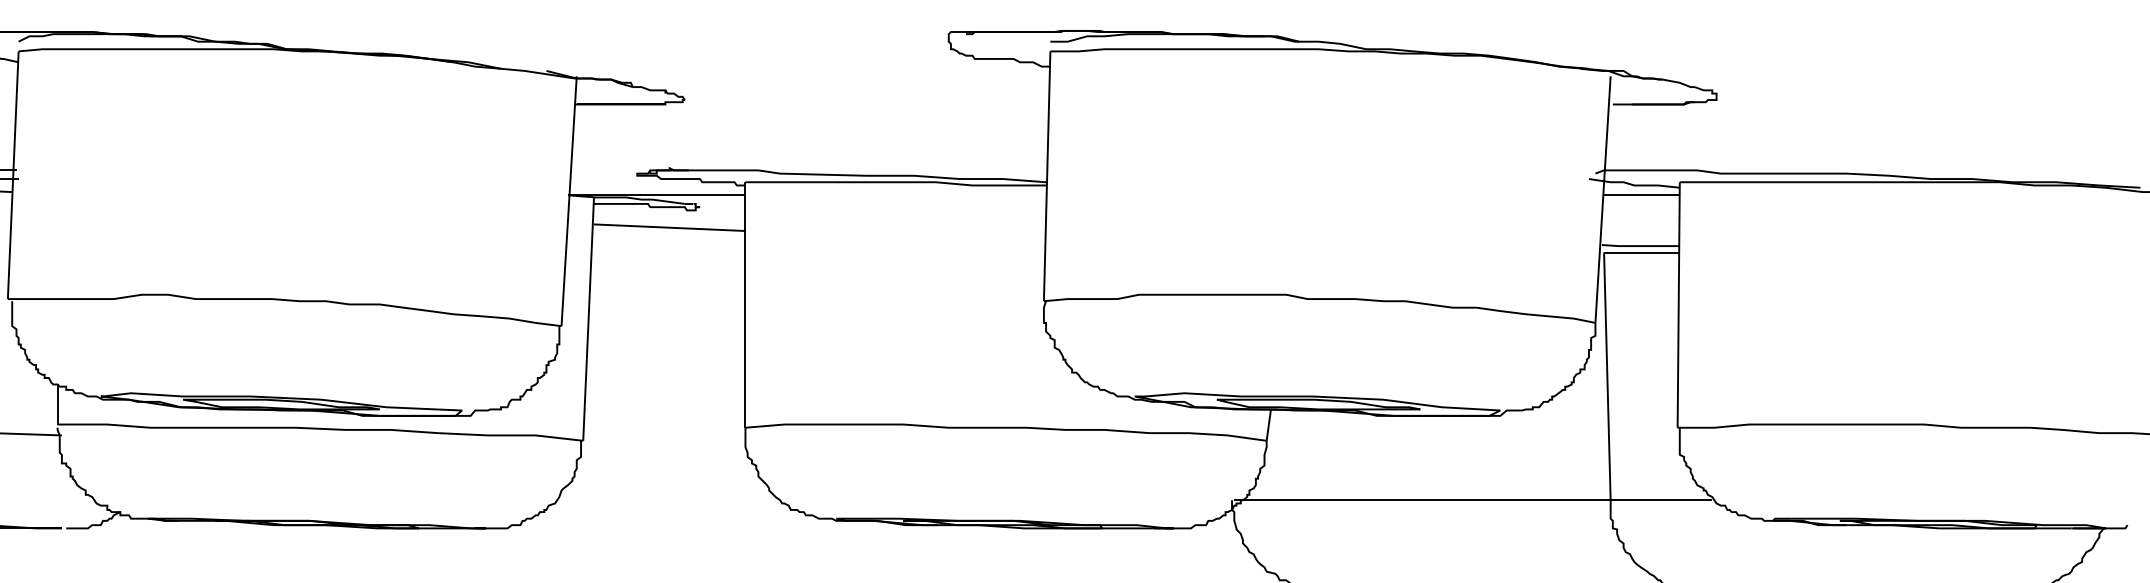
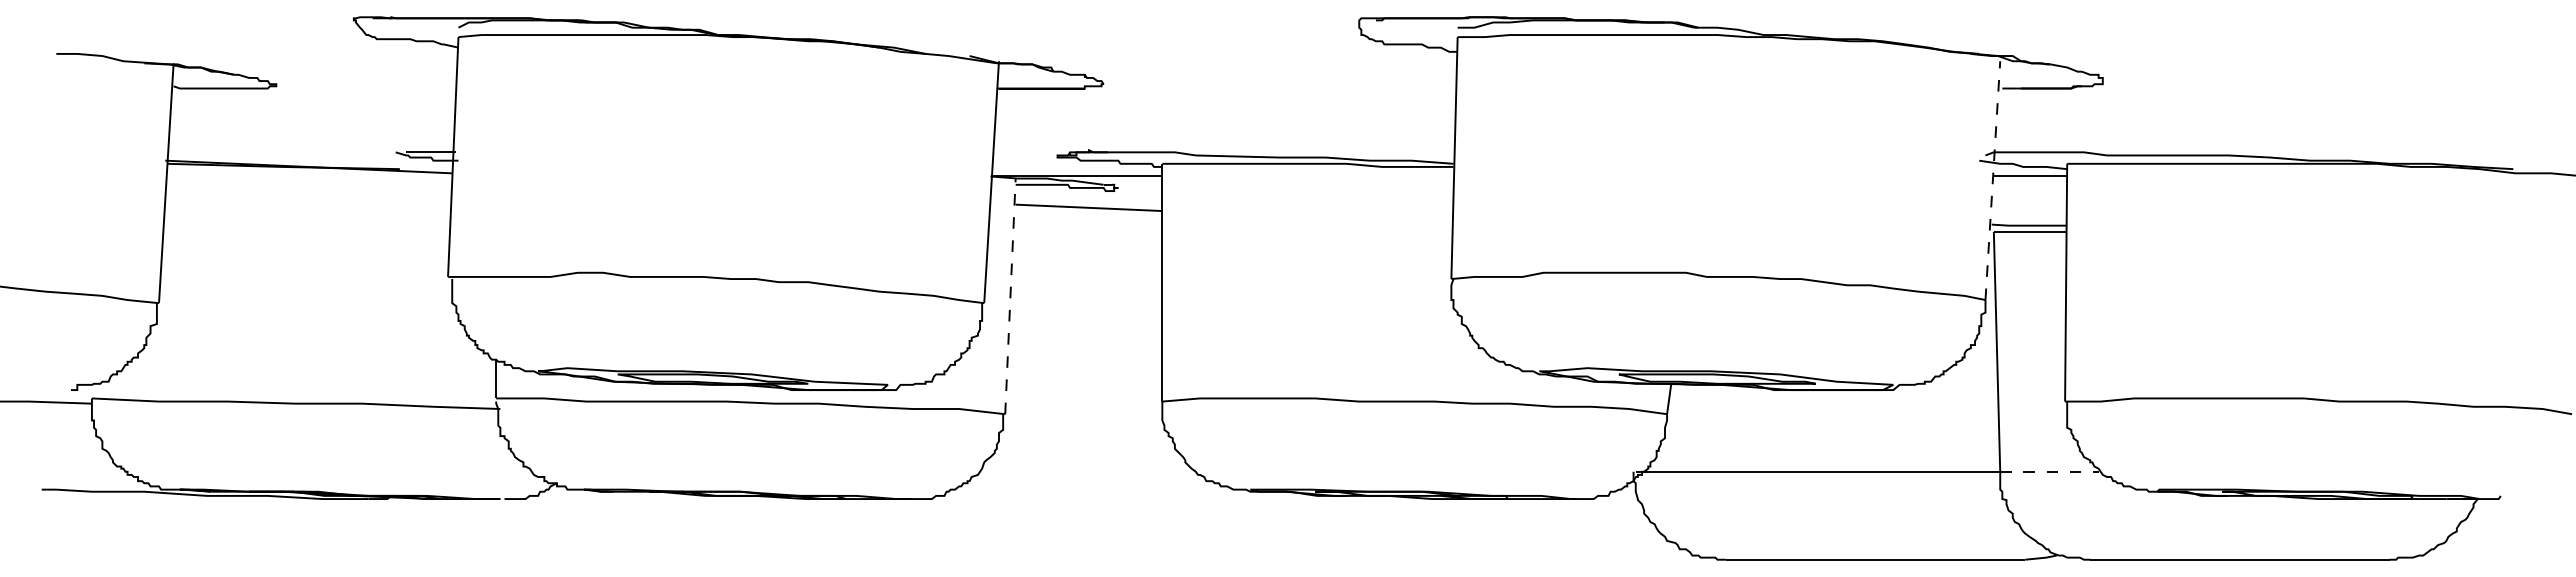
line: (1602, 199) -> (1992, 180), solid -> dashed
line: (588, 319) -> (1010, 296), solid -> dashed
line: (1661, 499) -> (2049, 471), solid -> dashed

